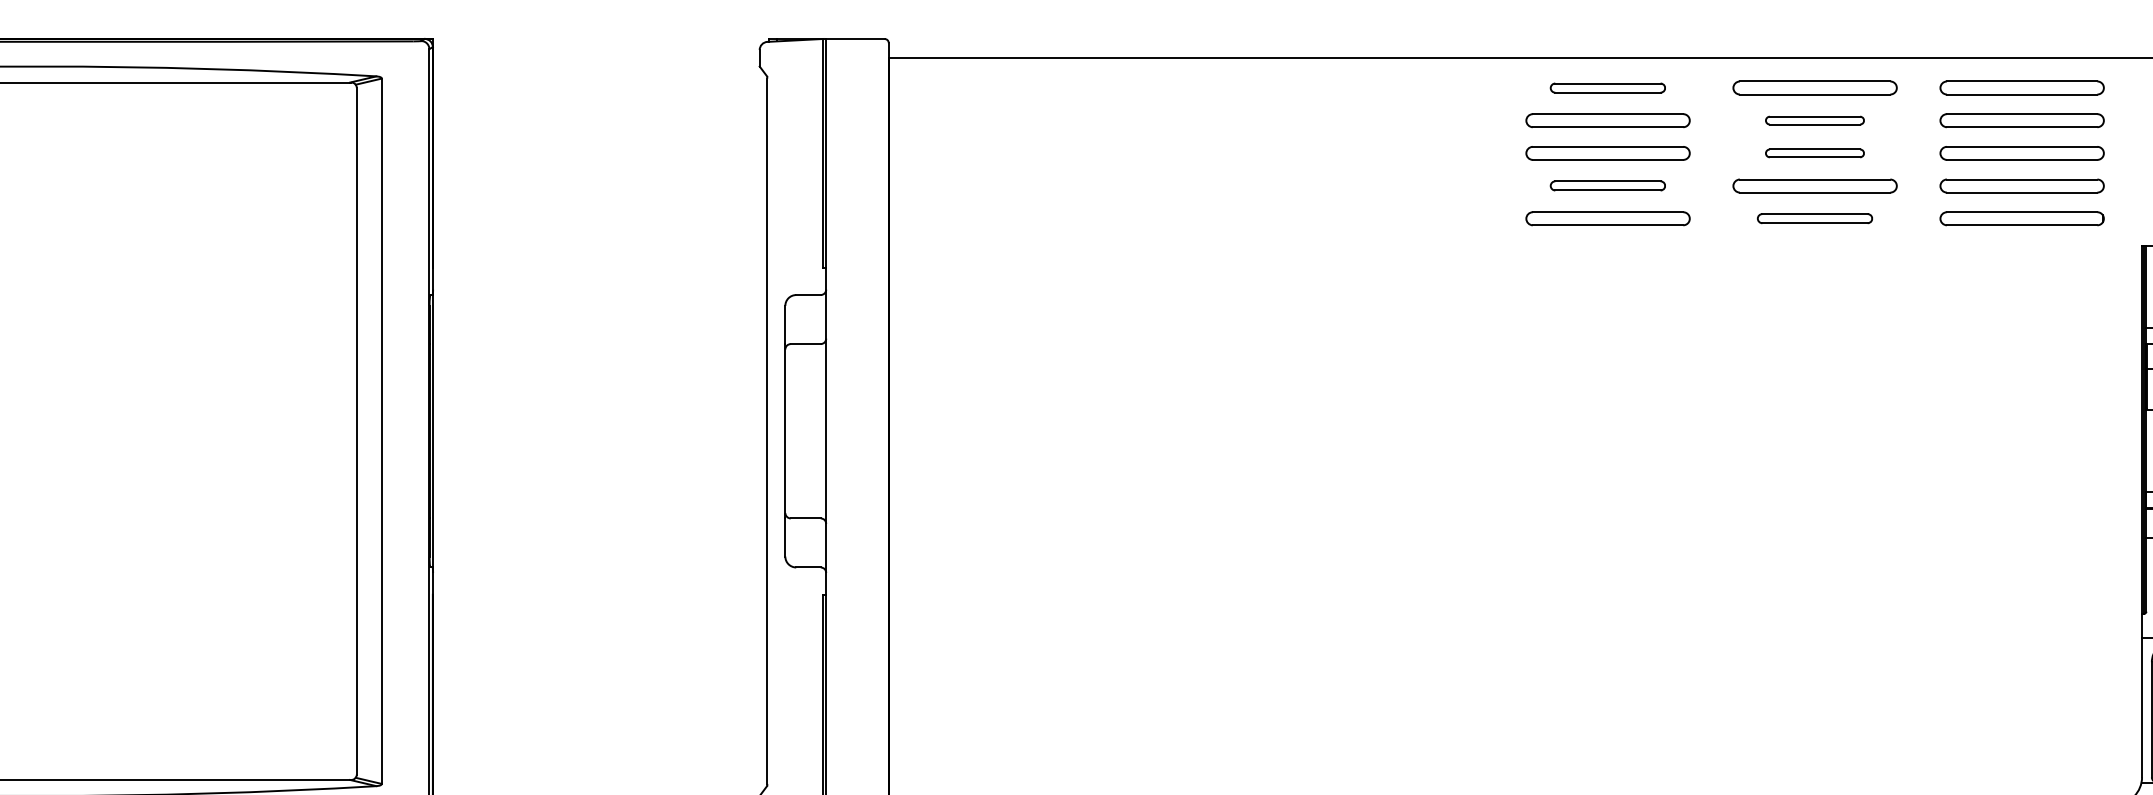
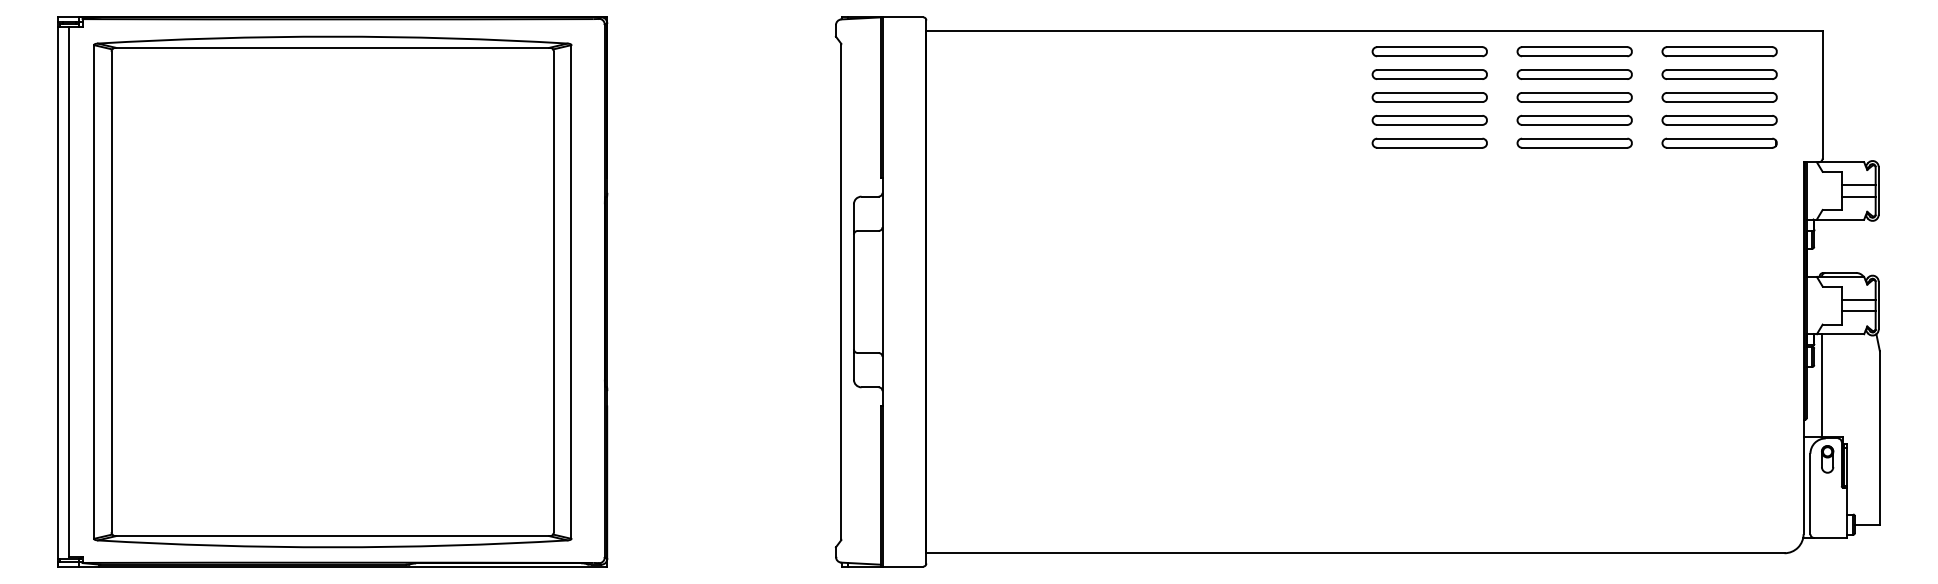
part: (1607, 87) -> (1429, 51), size x1.43
part: (1814, 120) -> (1574, 74), size x1.67
part: (1814, 153) -> (1574, 97), size x1.67
part: (1607, 184) -> (1429, 119), size x1.43
part: (1814, 217) -> (1574, 142), size x1.43

